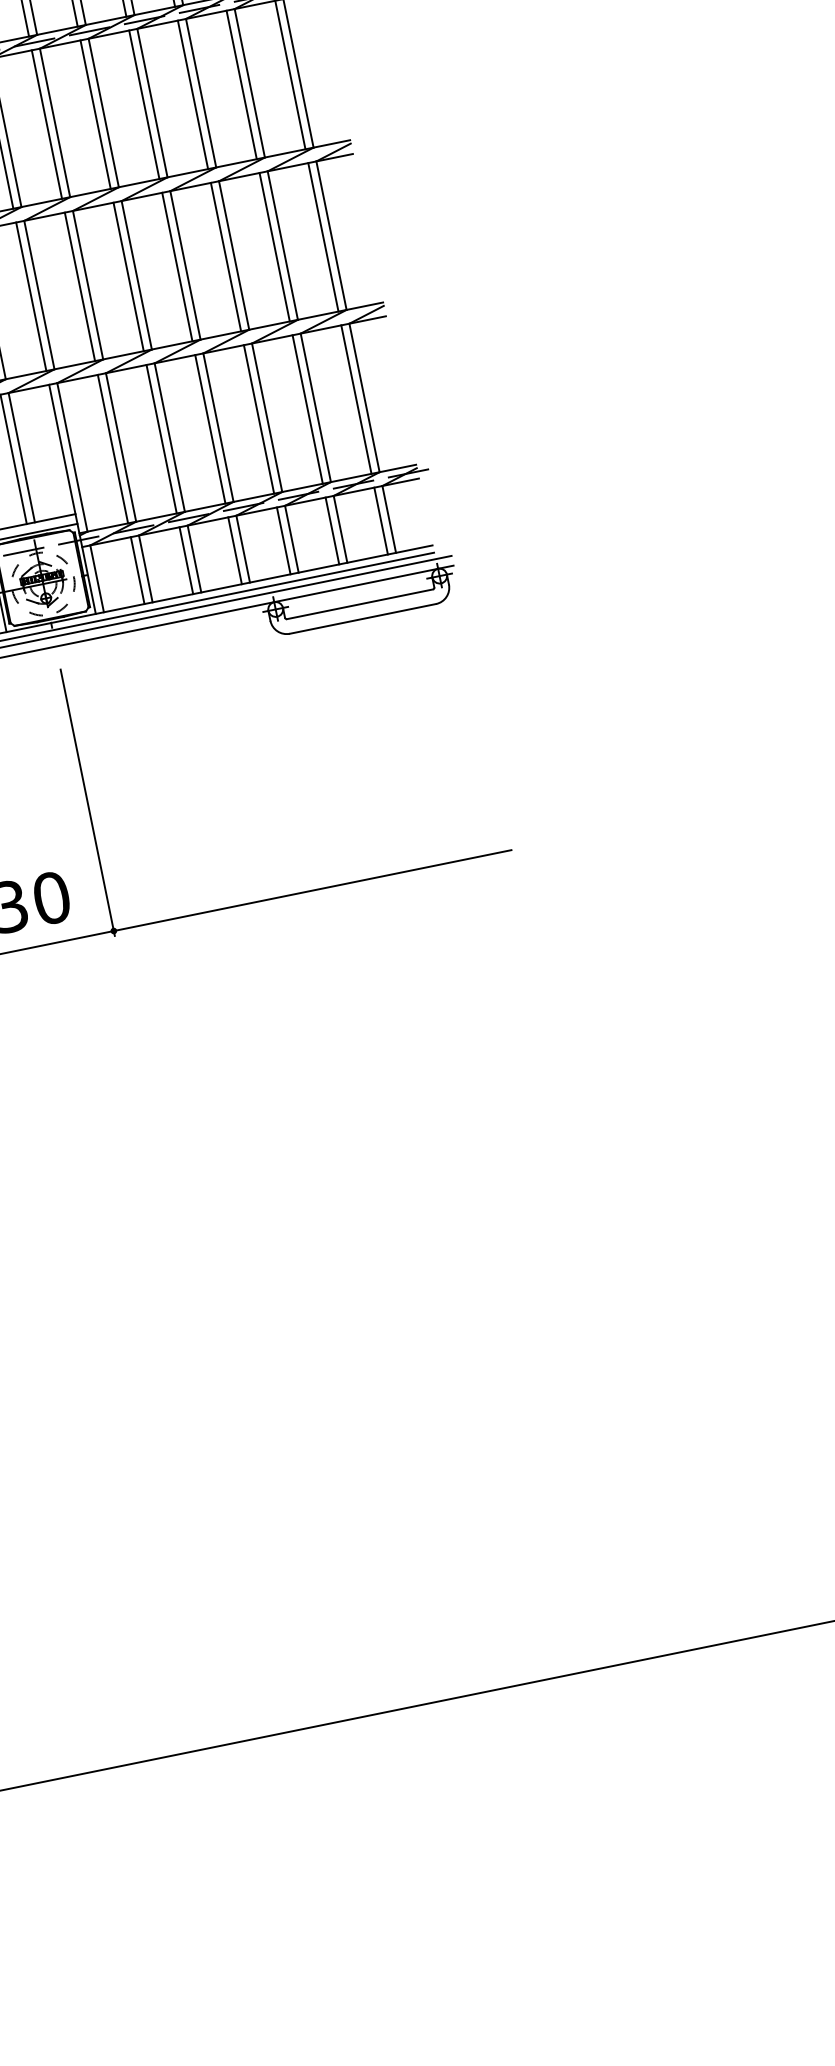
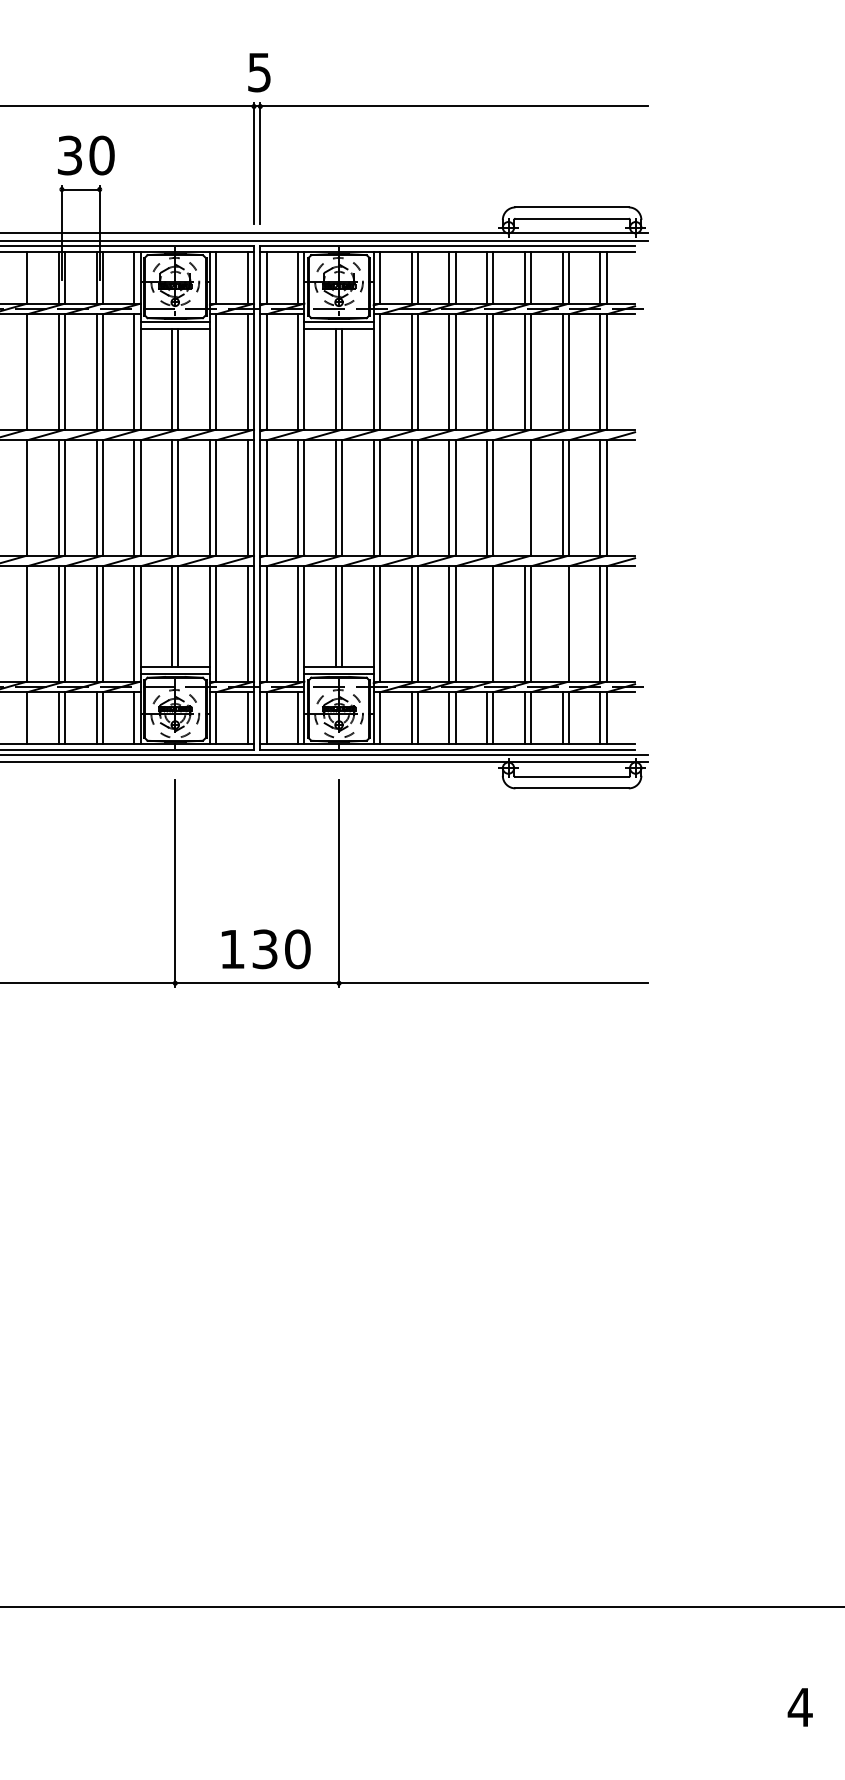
line: (225, 256) -> (524, 497), removed
line: (307, 409) -> (562, 623), removed
line: (210, 428) -> (487, 623), removed

